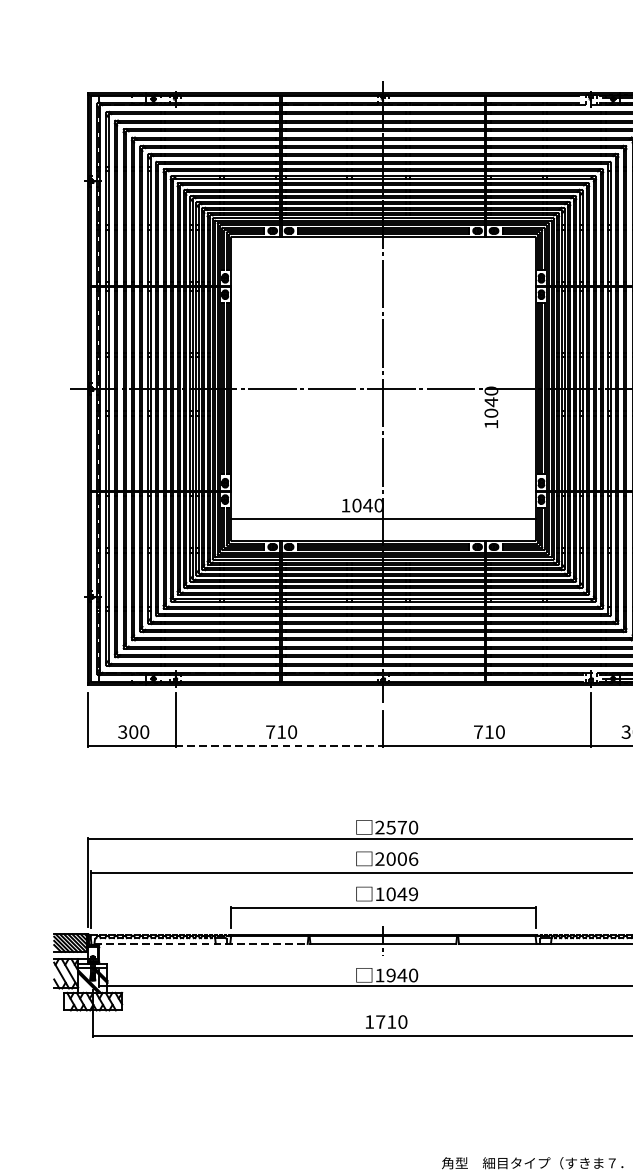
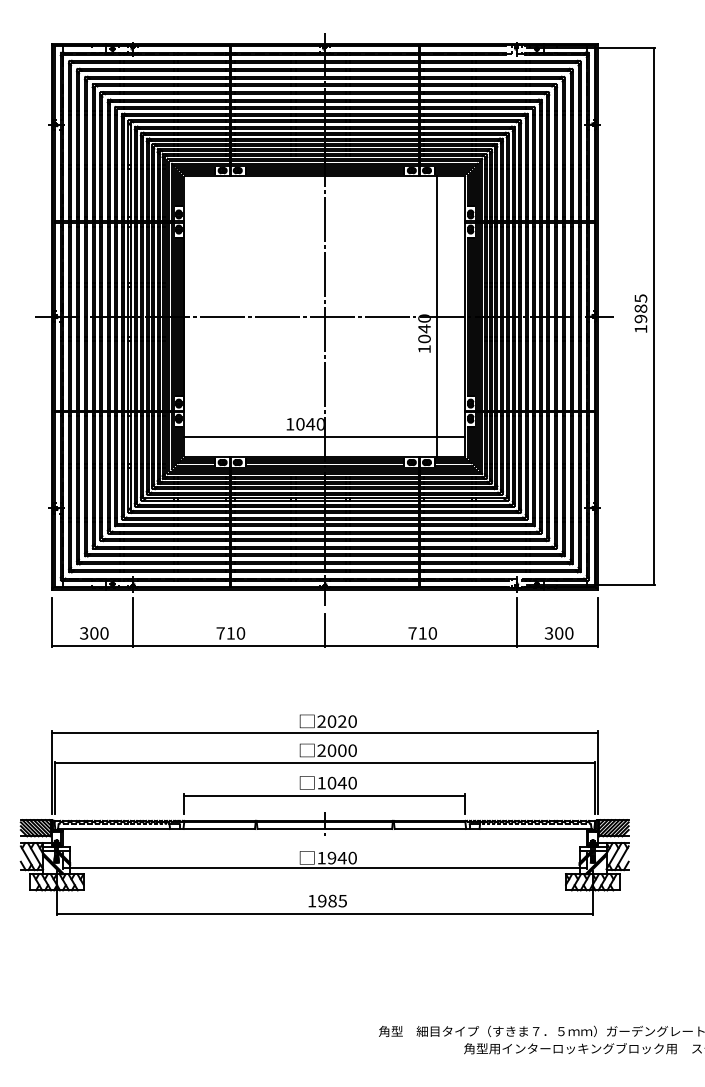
line: (505, 388) -> (437, 316), added
line: (279, 745) -> (228, 645), dashed -> solid
text: (396, 827) -> (336, 721), 2570 -> 2020
text: (413, 858) -> (352, 750), 2006 -> 2000
text: (413, 894) -> (352, 783), 1049 -> 1040
line: (201, 944) -> (156, 829), dashed -> solid
text: (391, 1021) -> (332, 900), 1710 -> 1985

